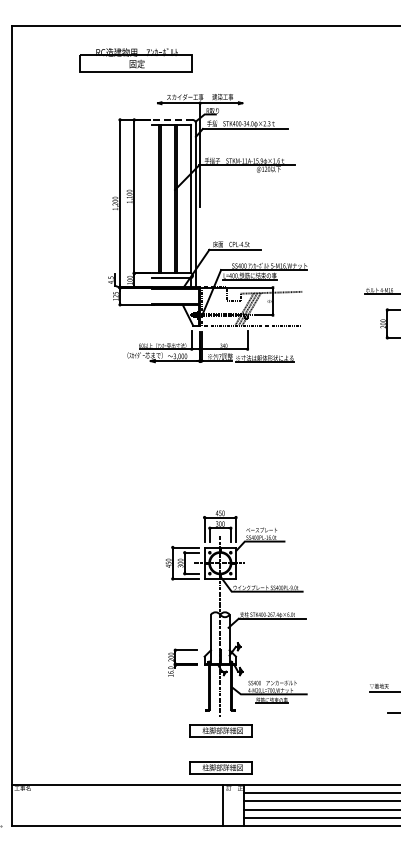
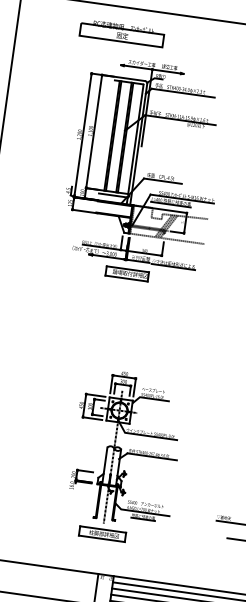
part: (135, 60) -> (121, 33), moved
line: (171, 119) -> (129, 78), dashed -> solid
part: (204, 379) -> (126, 273), added
part: (220, 767) -> (98, 561), removed

